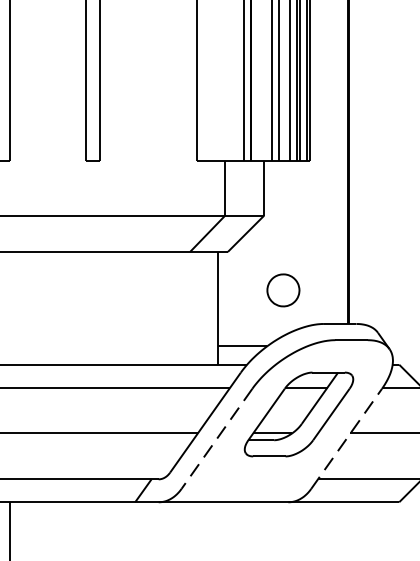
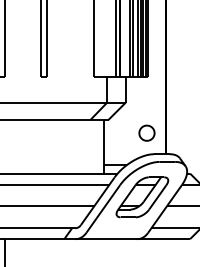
part: (282, 288) -> (146, 132), moved
line: (347, 437) -> (165, 208), dashed -> solid
line: (217, 440) -> (103, 209), dashed -> solid

